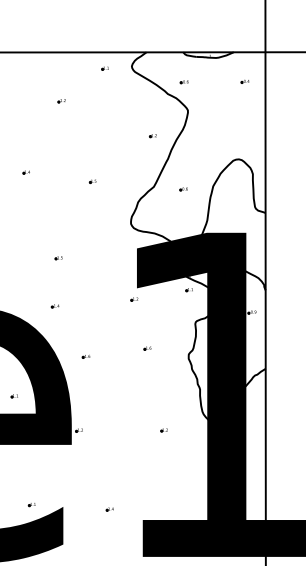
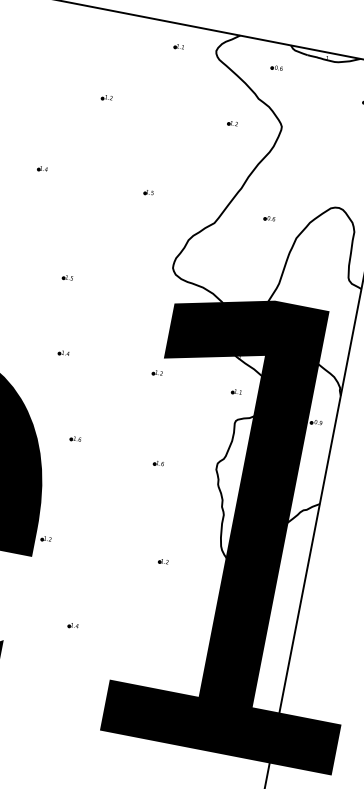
part: (183, 82) -> (275, 68), moved
part: (61, 101) -> (106, 98), moved
part: (152, 136) -> (231, 124), moved
part: (92, 181) -> (148, 192), moved
part: (183, 189) -> (269, 218), moved
part: (58, 258) -> (67, 278), moved
part: (188, 290) -> (235, 392), moved
part: (54, 306) -> (62, 353), moved
part: (147, 348) -> (158, 463), moved
part: (109, 509) -> (72, 625), moved

